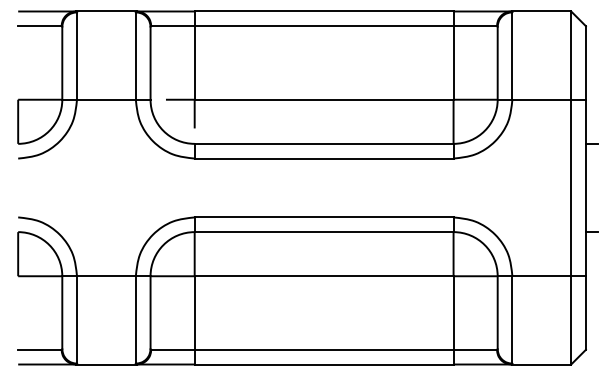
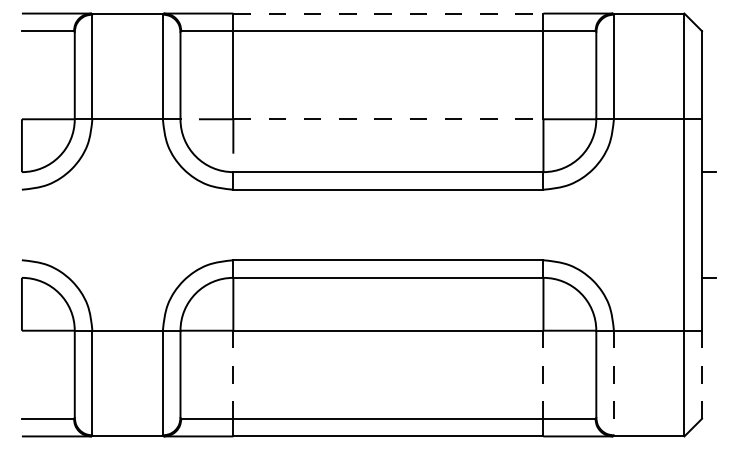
line: (324, 11) -> (388, 13), solid -> dashed
line: (324, 99) -> (388, 119), solid -> dashed
line: (453, 312) -> (543, 374), solid -> dashed
line: (194, 313) -> (233, 375), solid -> dashed
line: (586, 313) -> (702, 375), solid -> dashed
line: (512, 320) -> (613, 383), solid -> dashed

